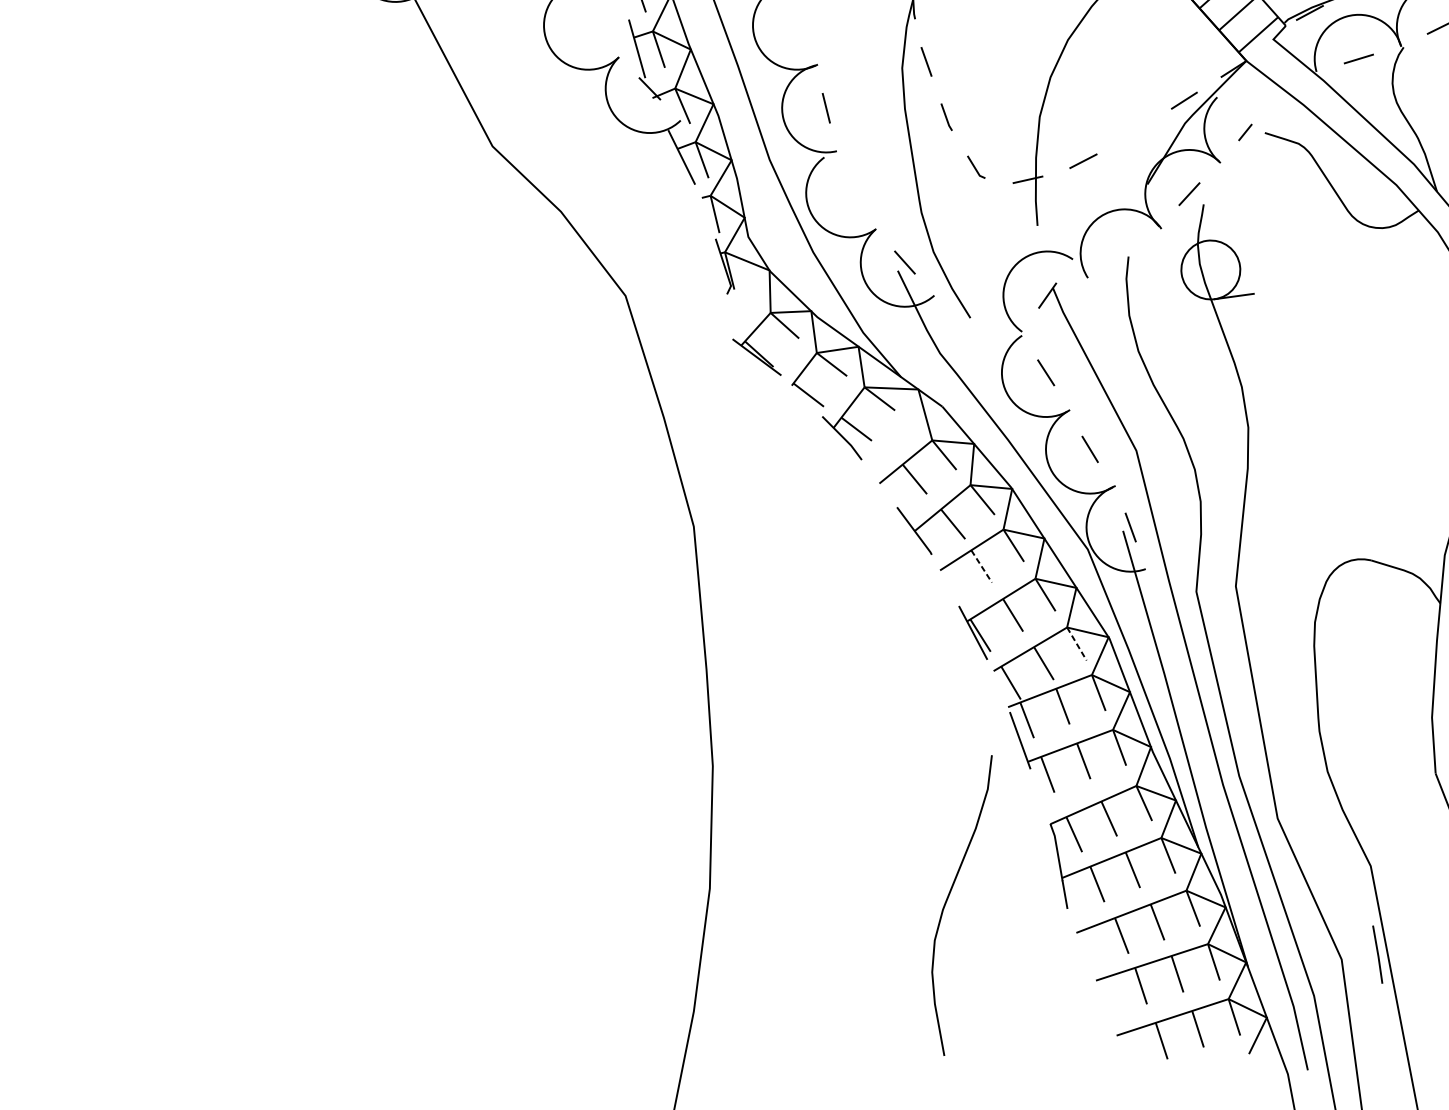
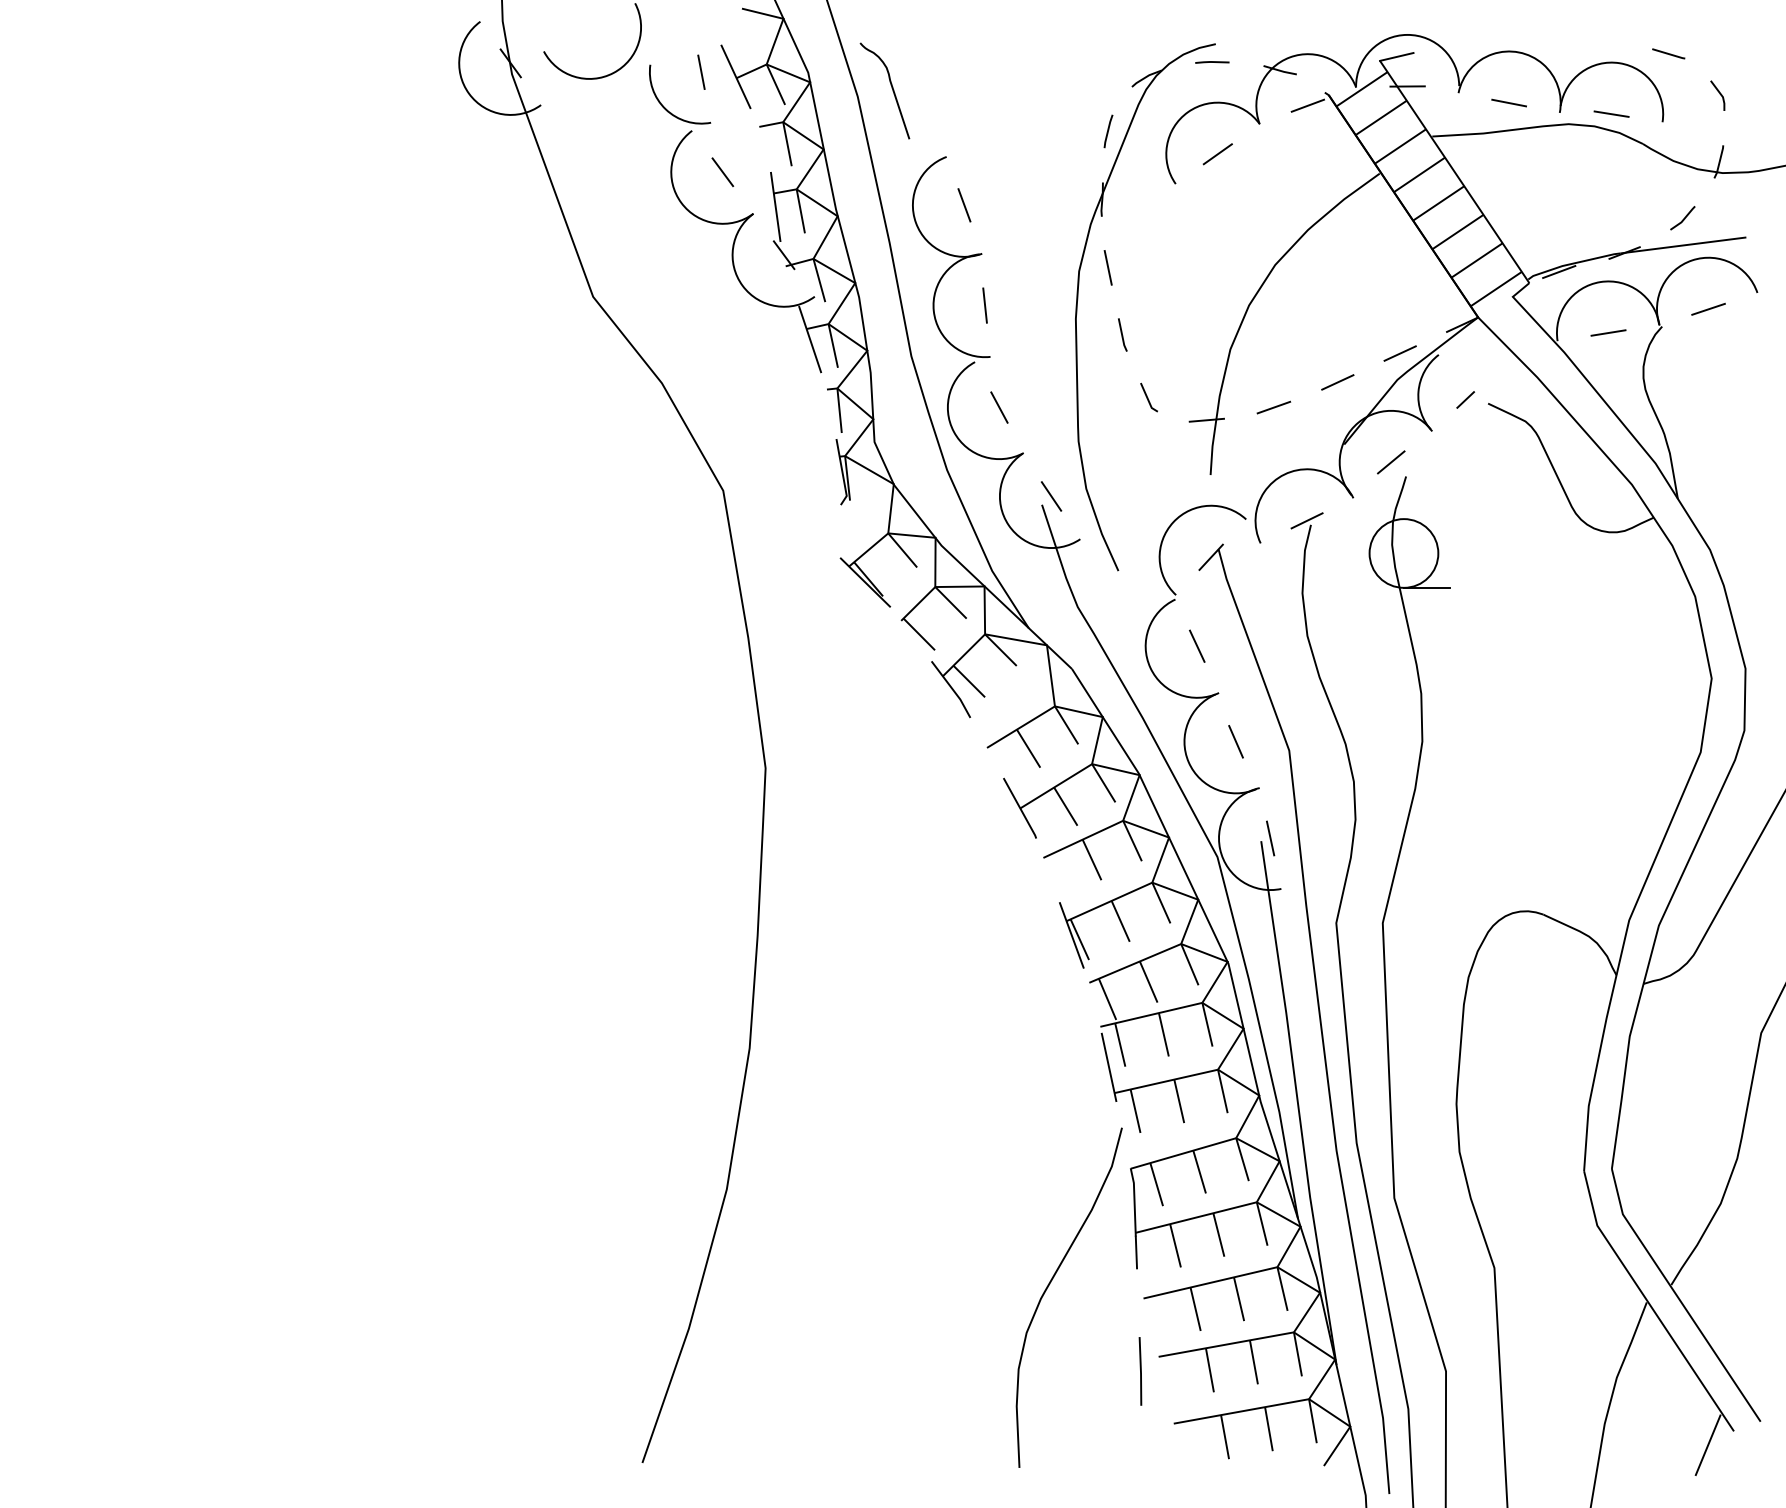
line: (587, 25) -> (722, 172), added
line: (797, 25) -> (964, 205), added
line: (1134, 132) -> (1337, 382), added
line: (850, 193) -> (999, 407), added
line: (1124, 253) -> (1306, 520), added
line: (982, 566) -> (1092, 860), dashed -> solid
line: (1077, 644) -> (1190, 965), dashed -> solid
curve: (949, 896) -> (1050, 1284), moved
line: (1377, 954) -> (1140, 1371), moved

